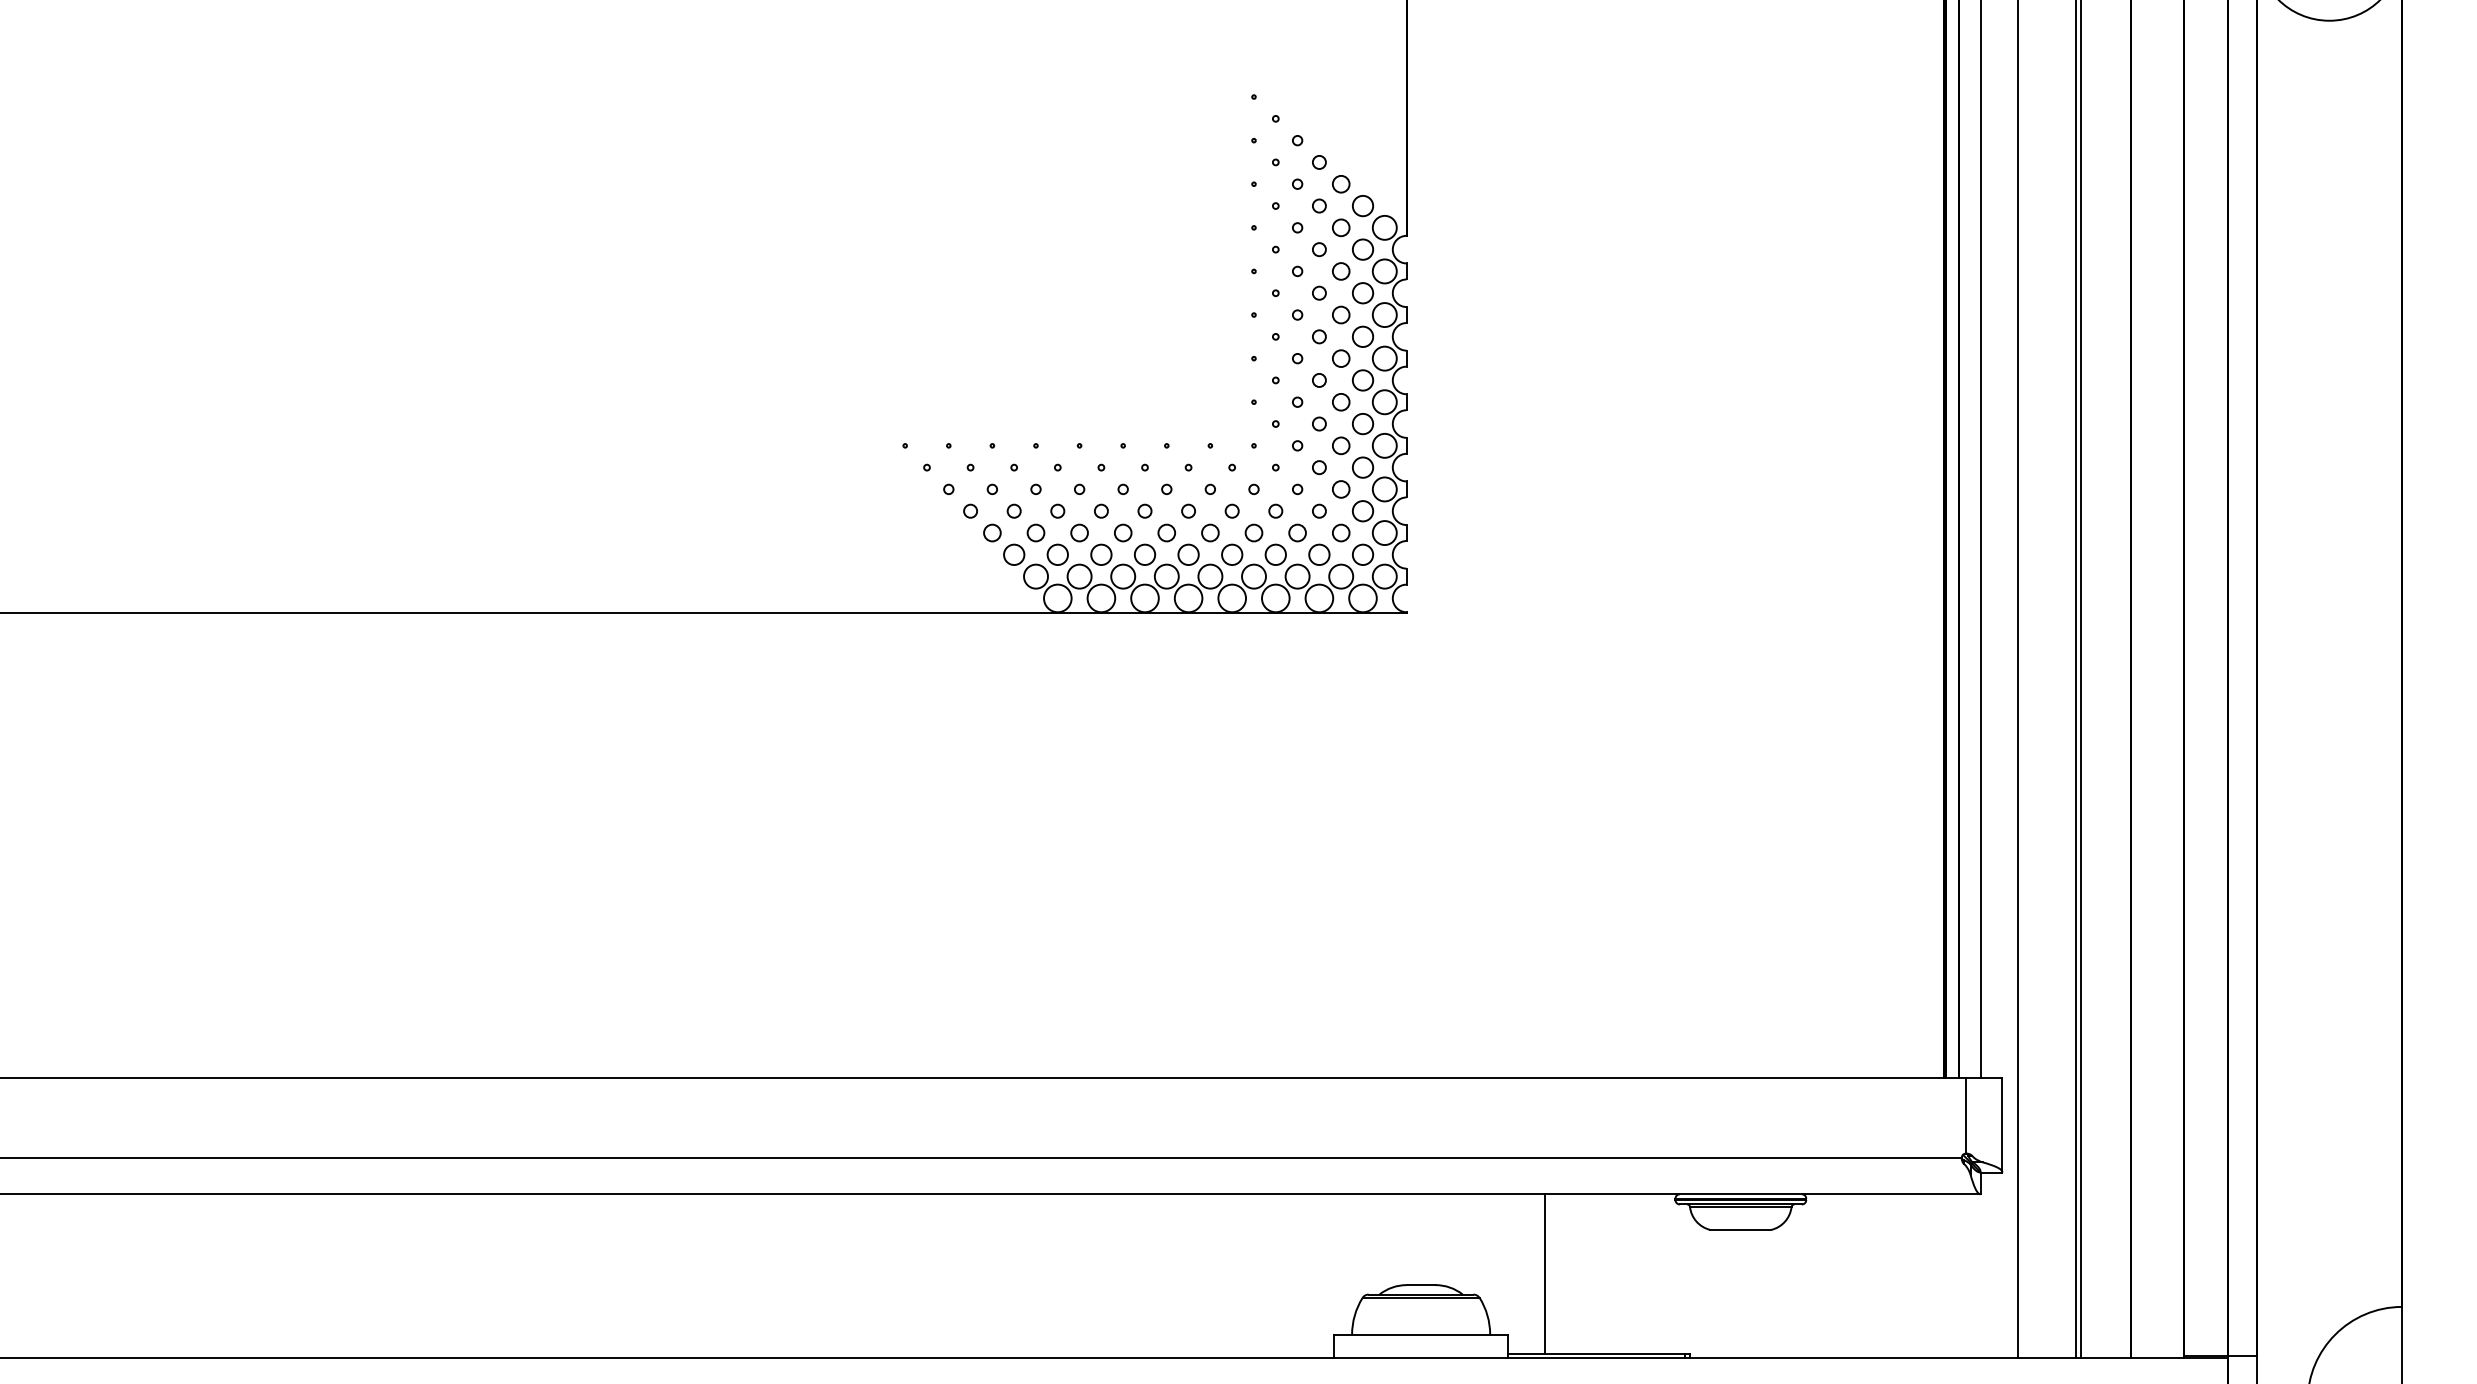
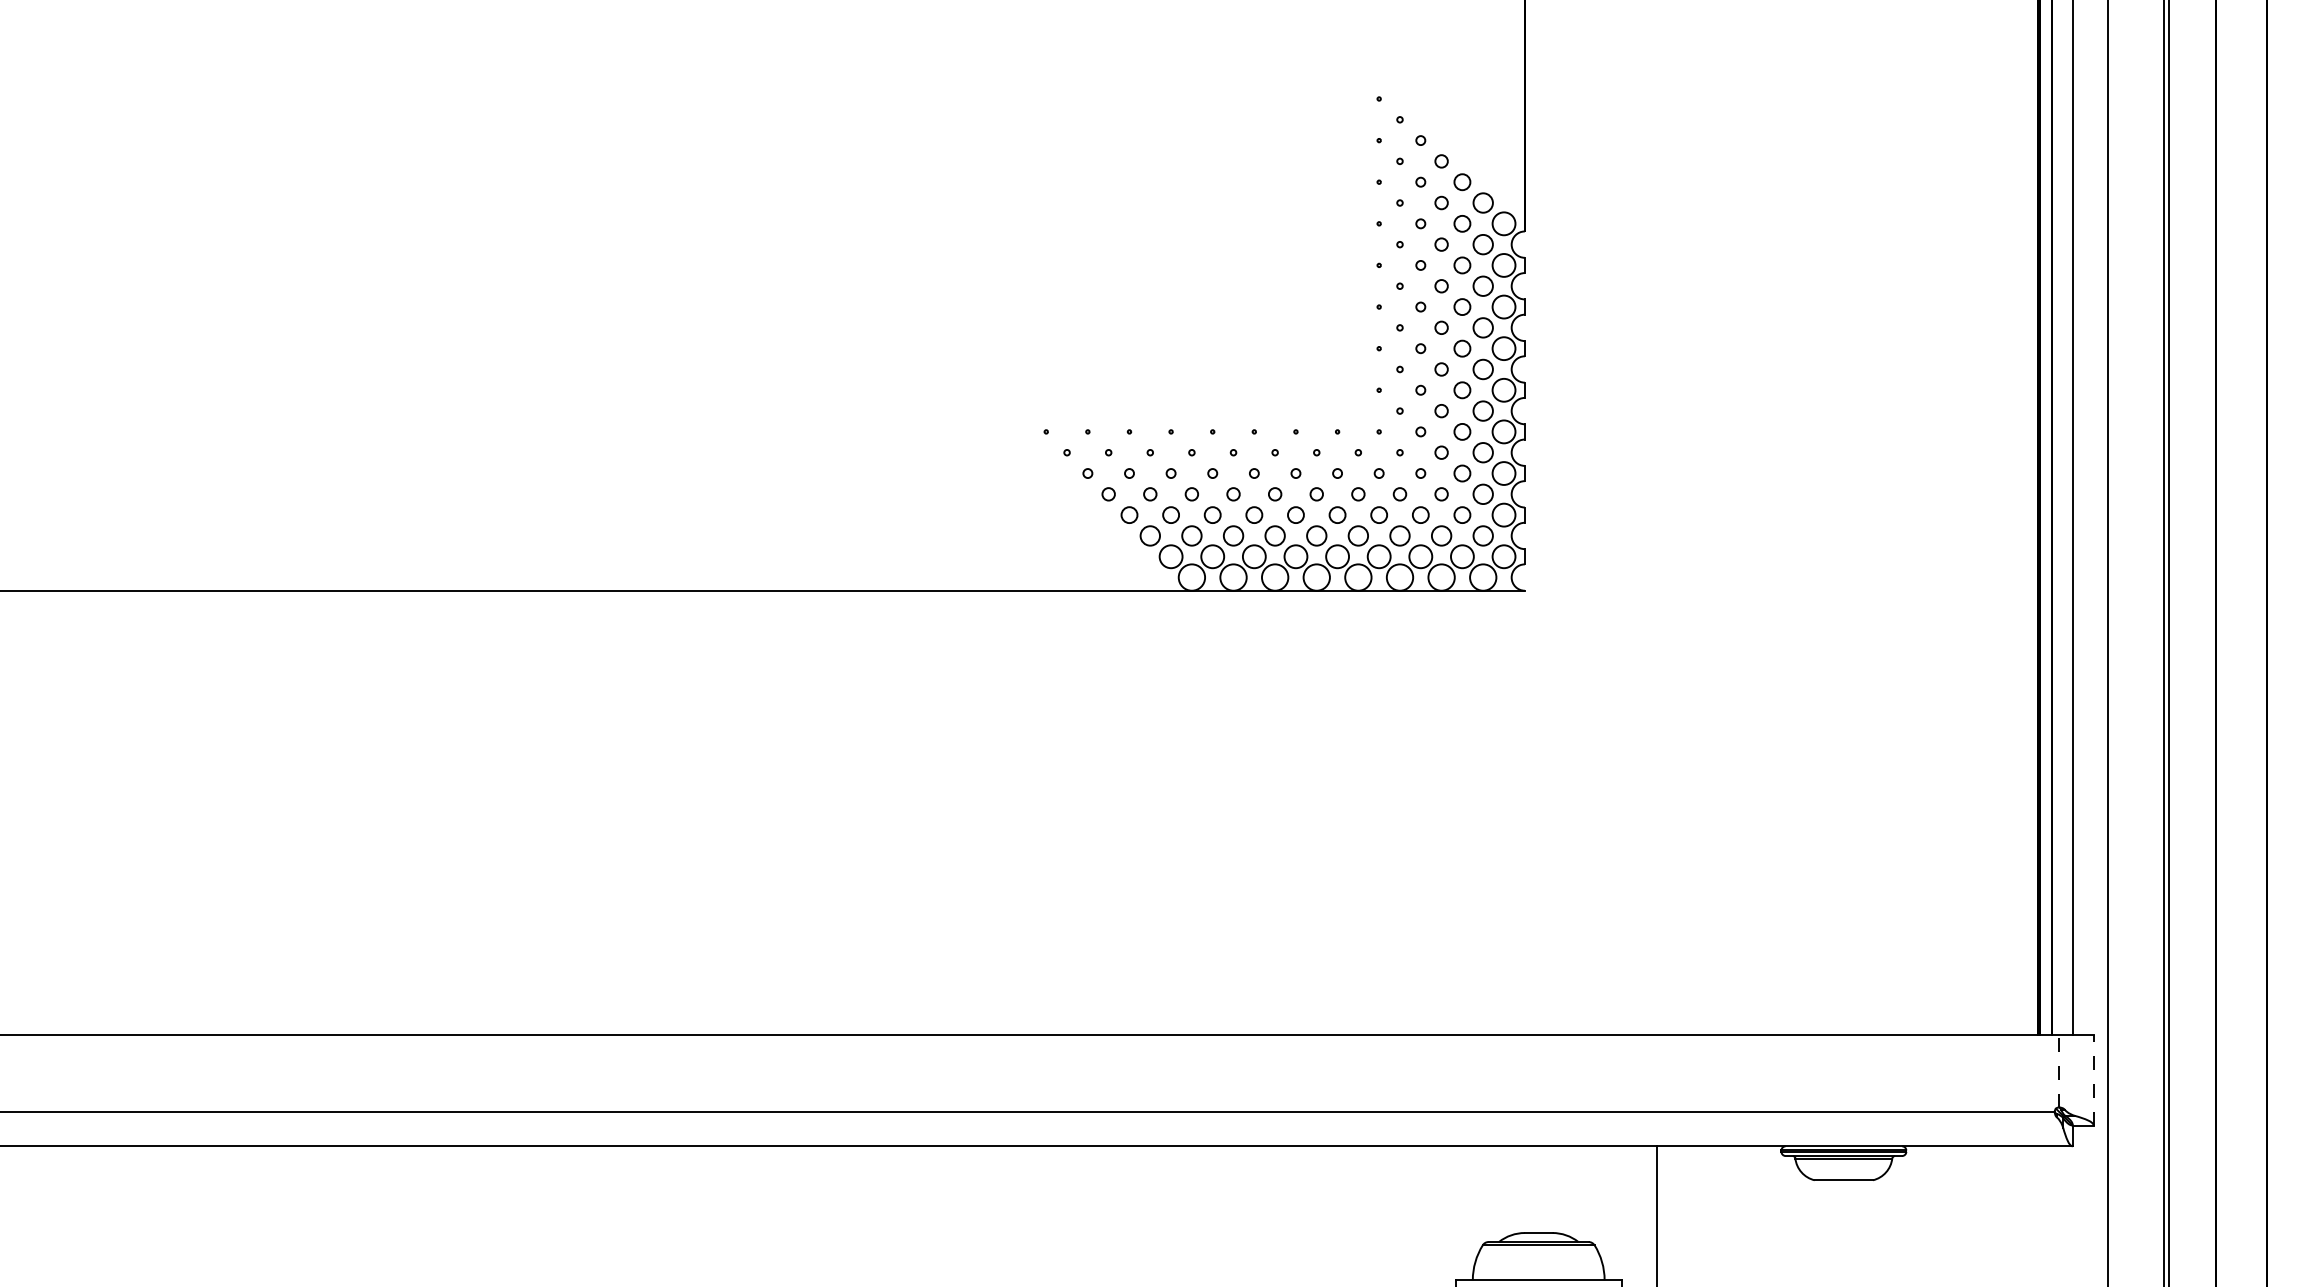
line: (1966, 1115) -> (2059, 1071), solid -> dashed
line: (2002, 1124) -> (2093, 1079), solid -> dashed

